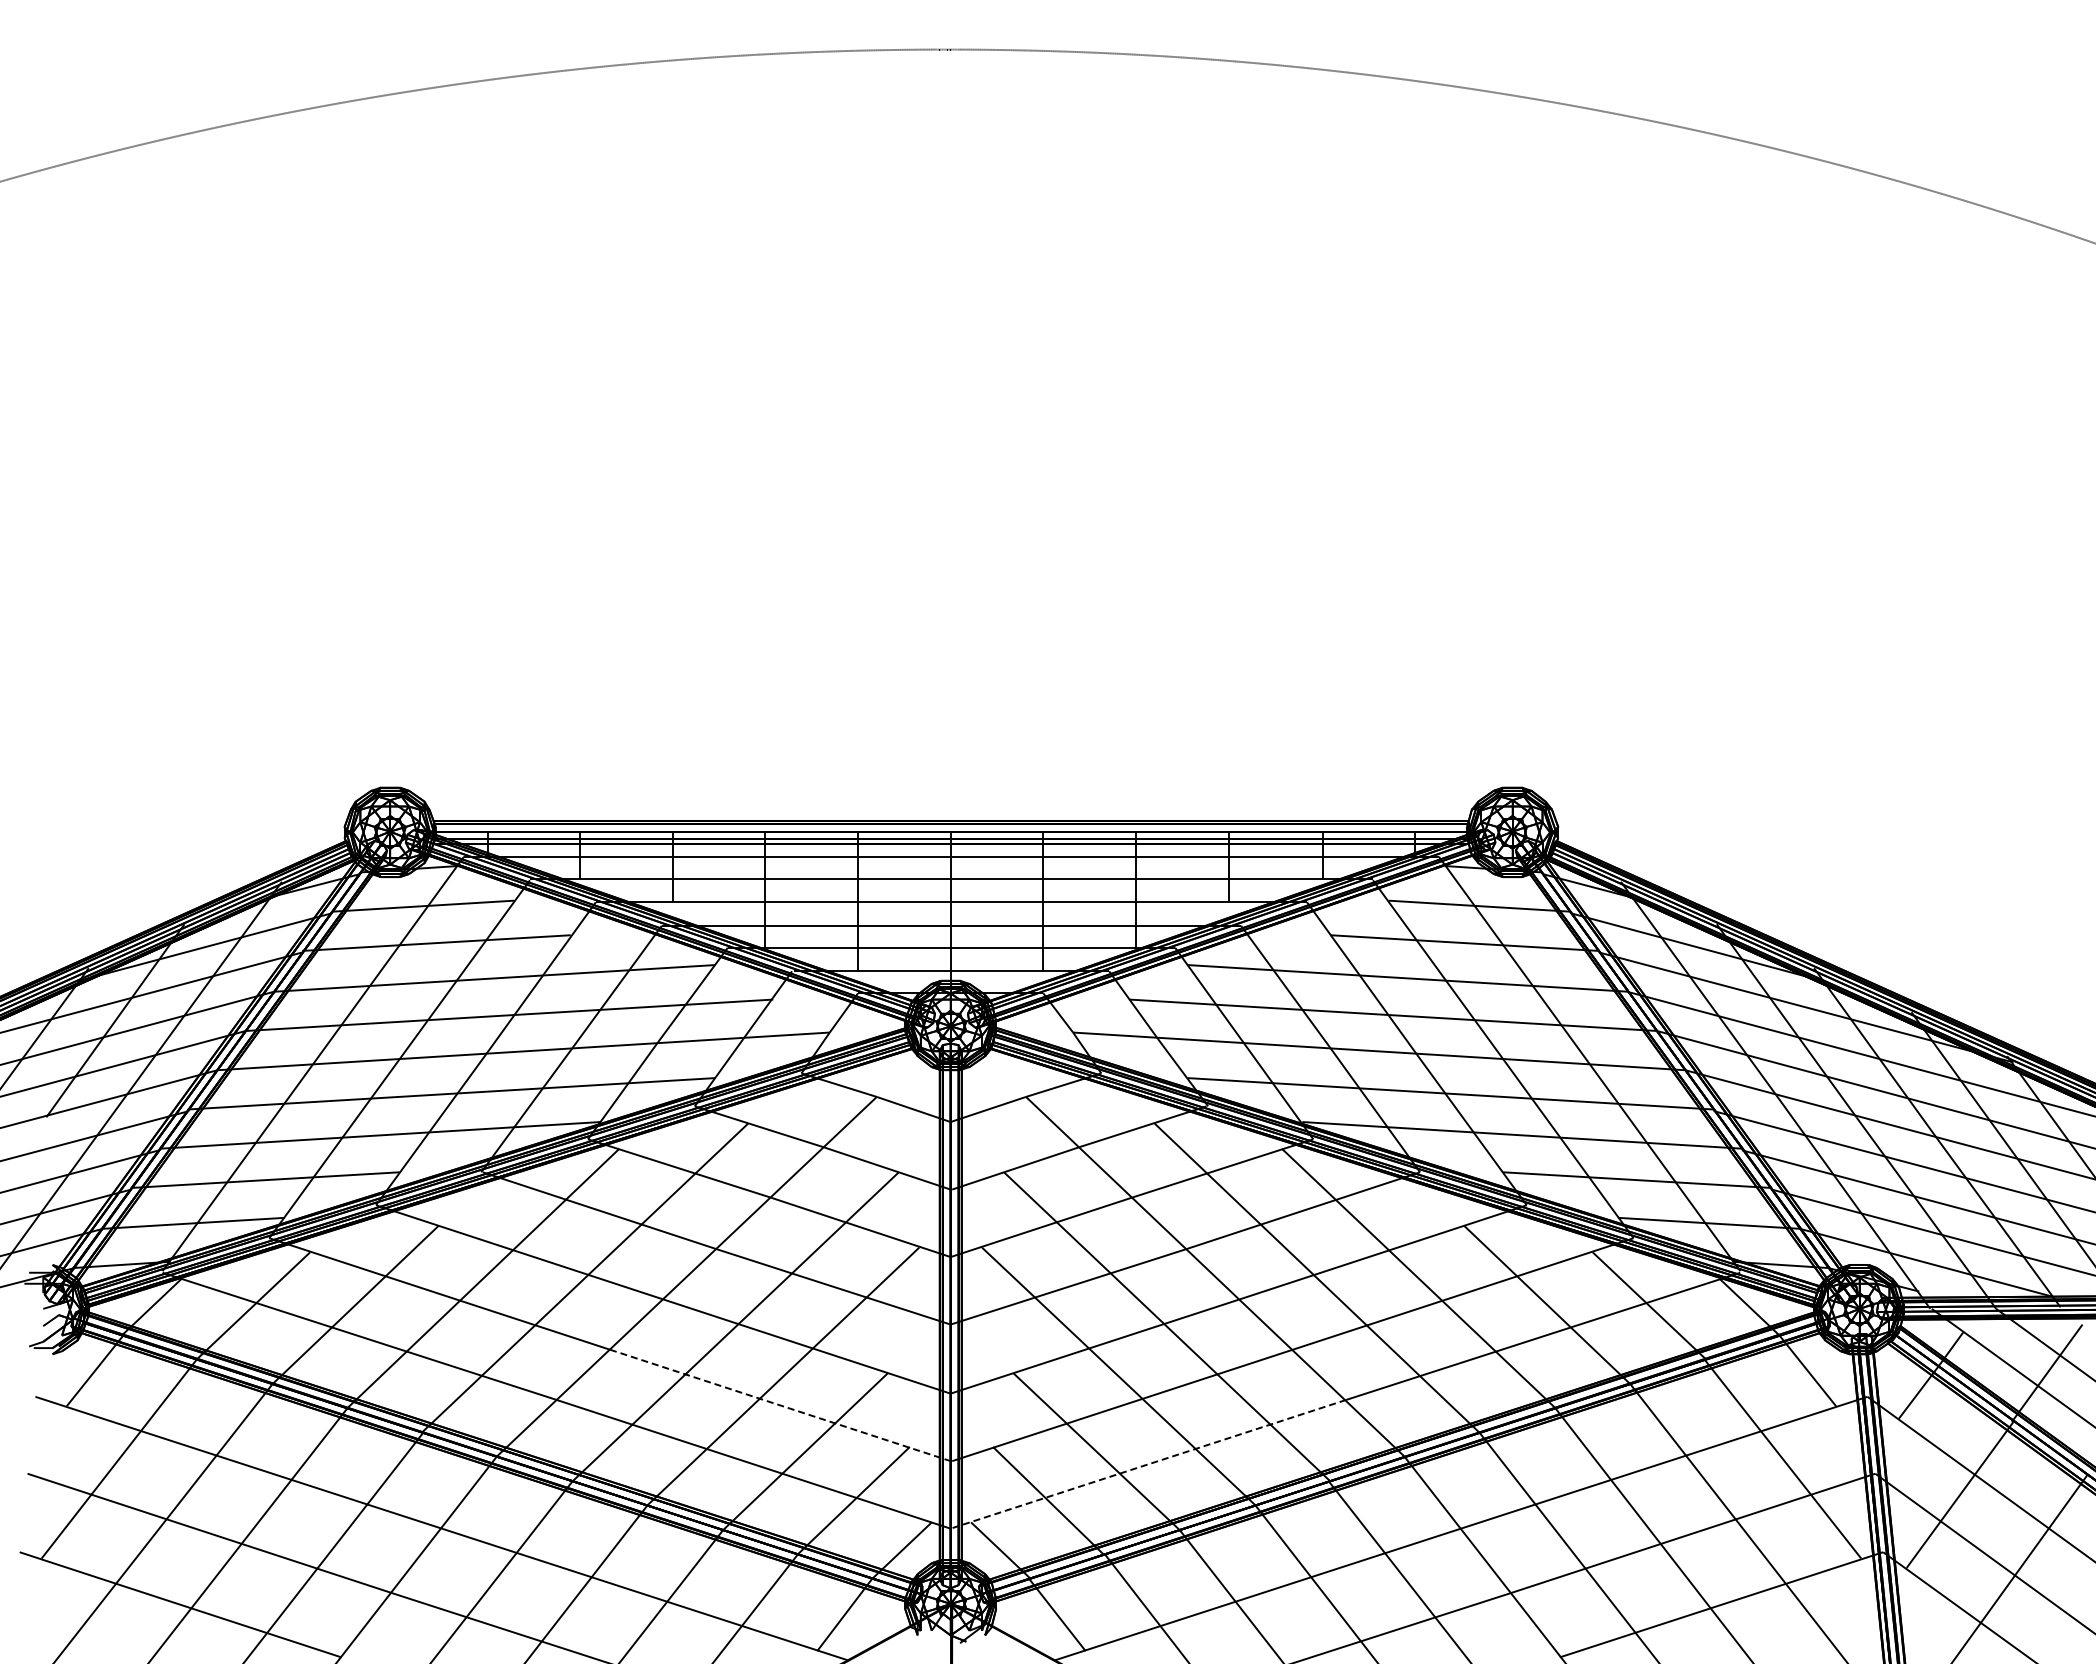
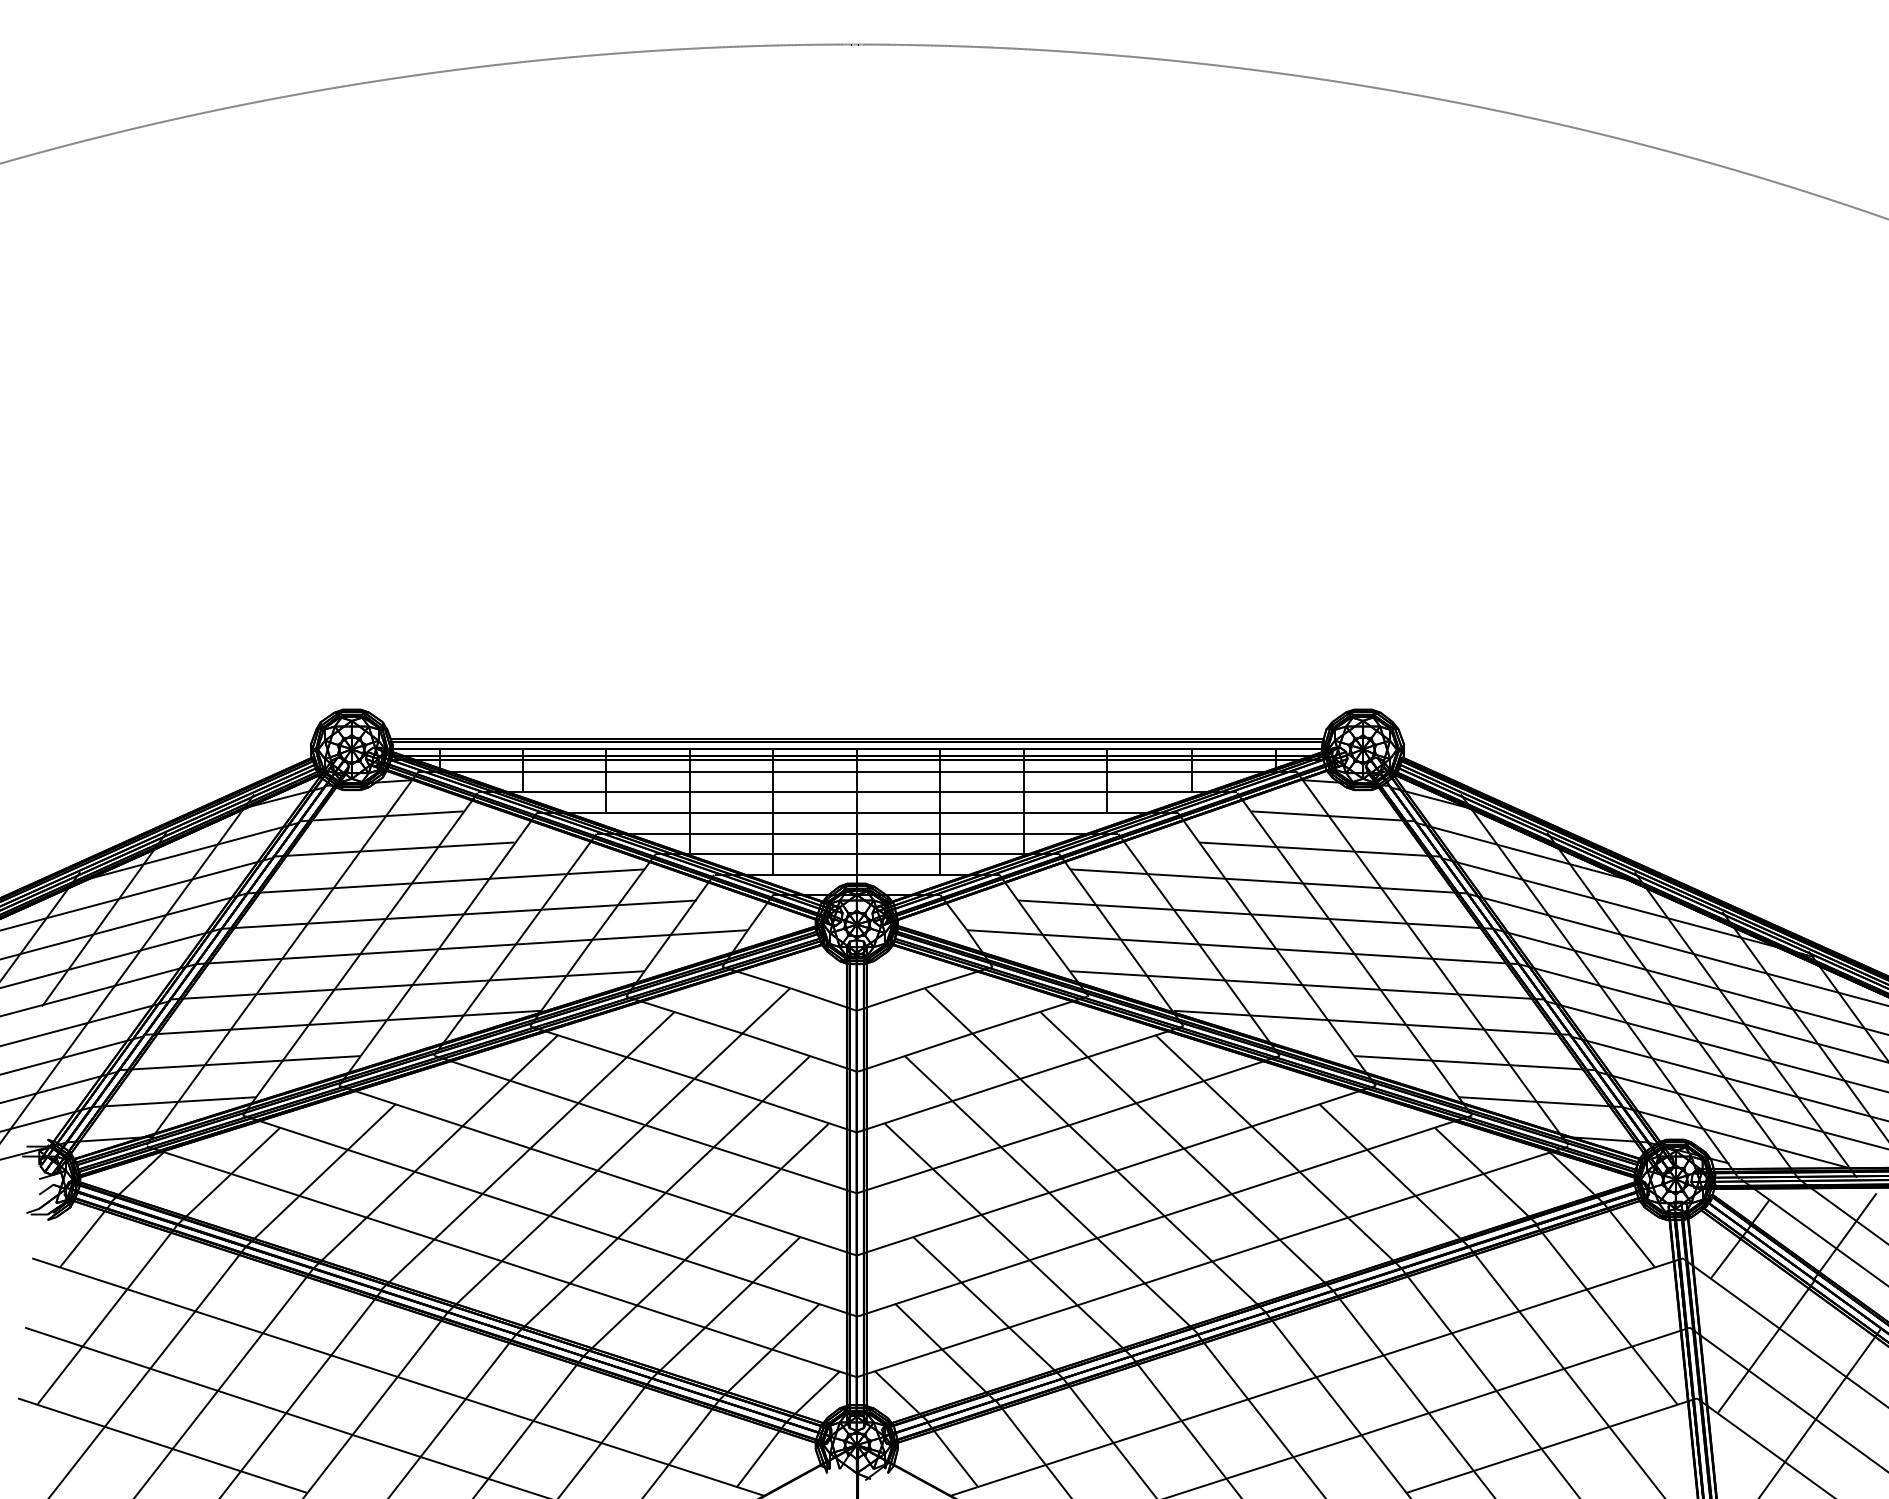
line: (780, 1405) -> (703, 1266), dashed -> solid
line: (1147, 1464) -> (1034, 1319), dashed -> solid

